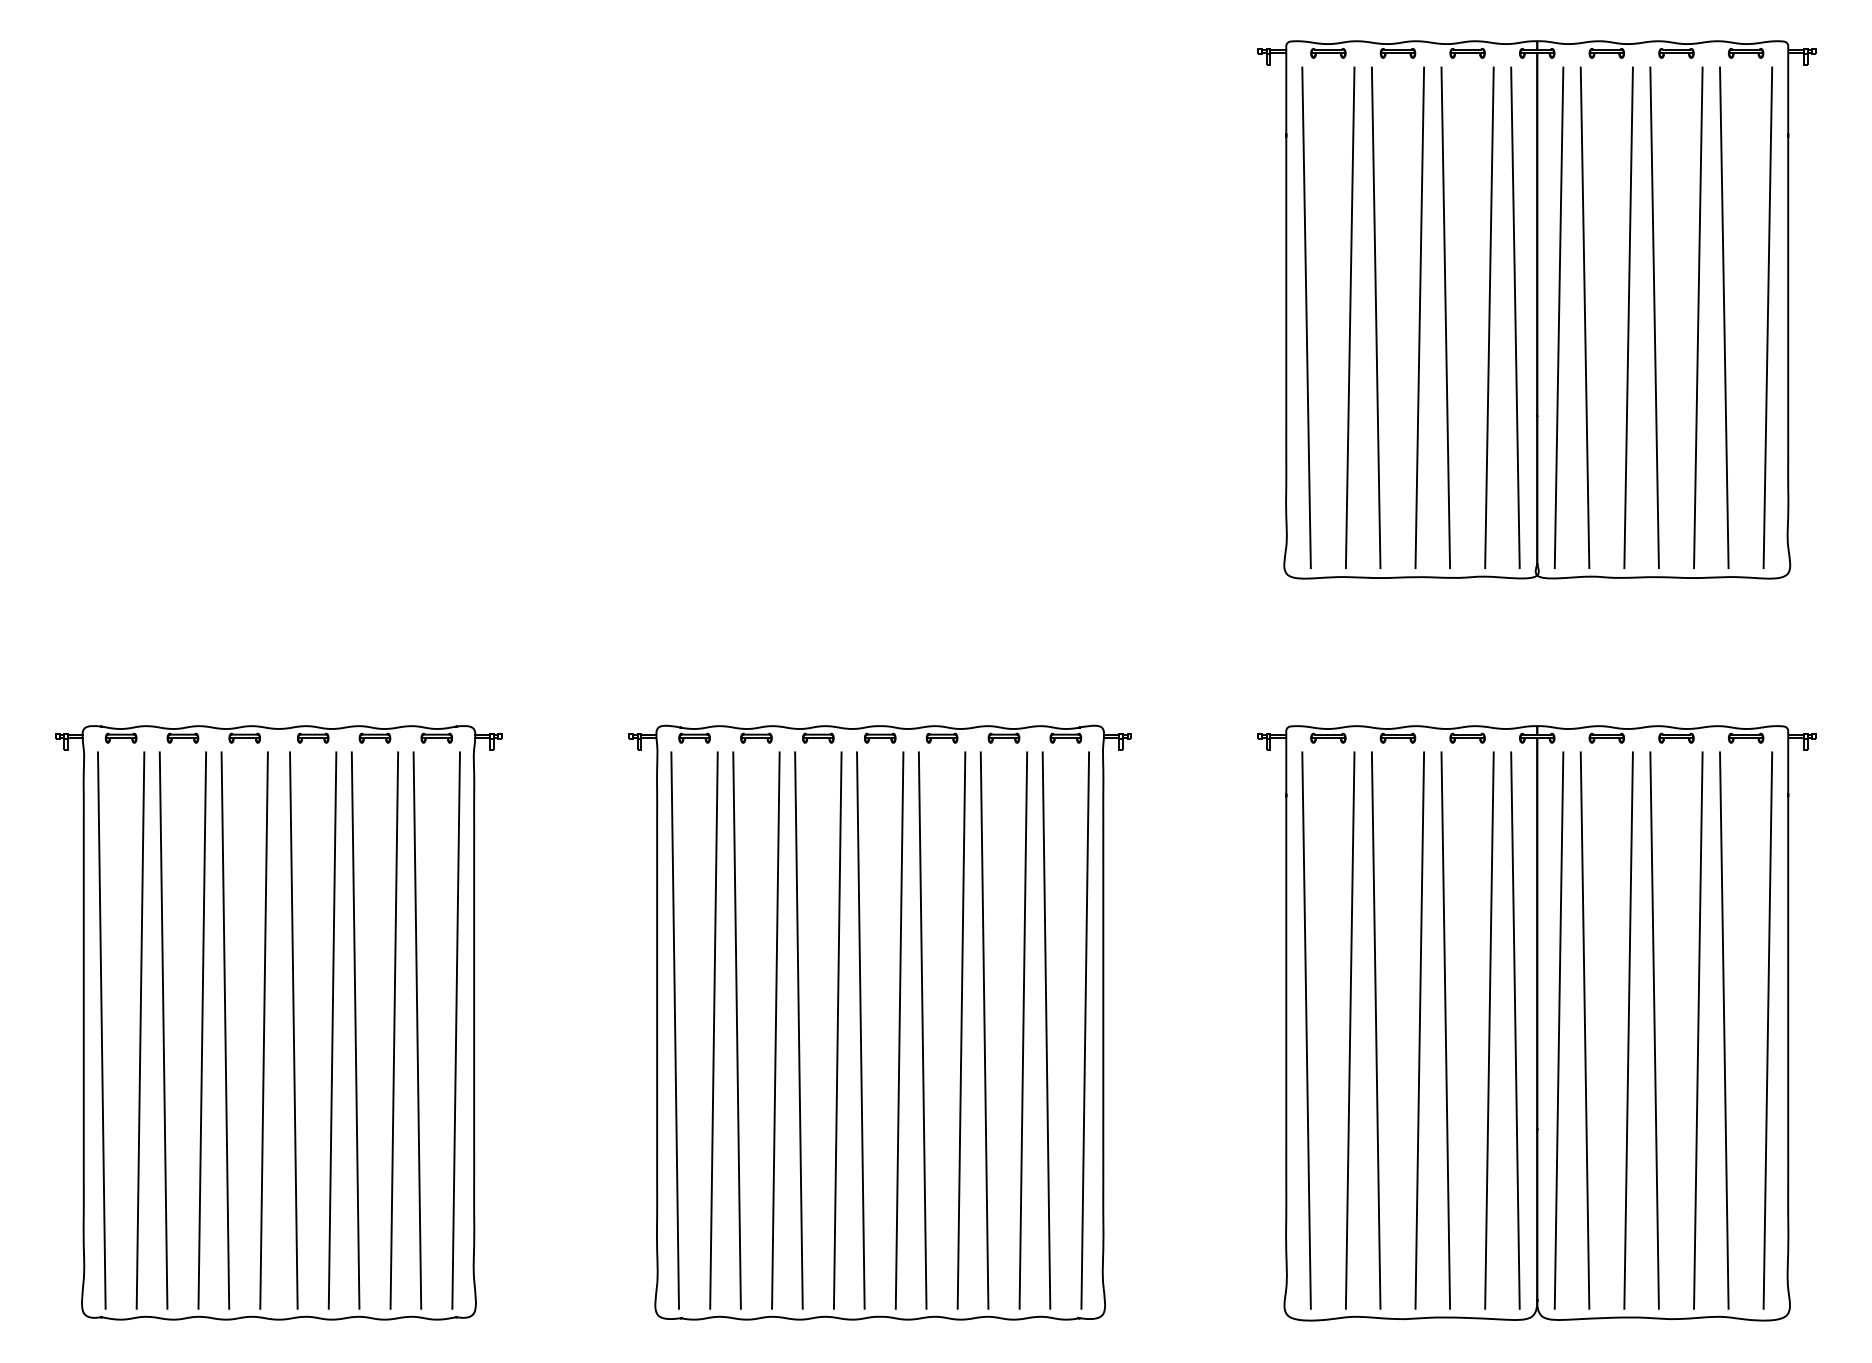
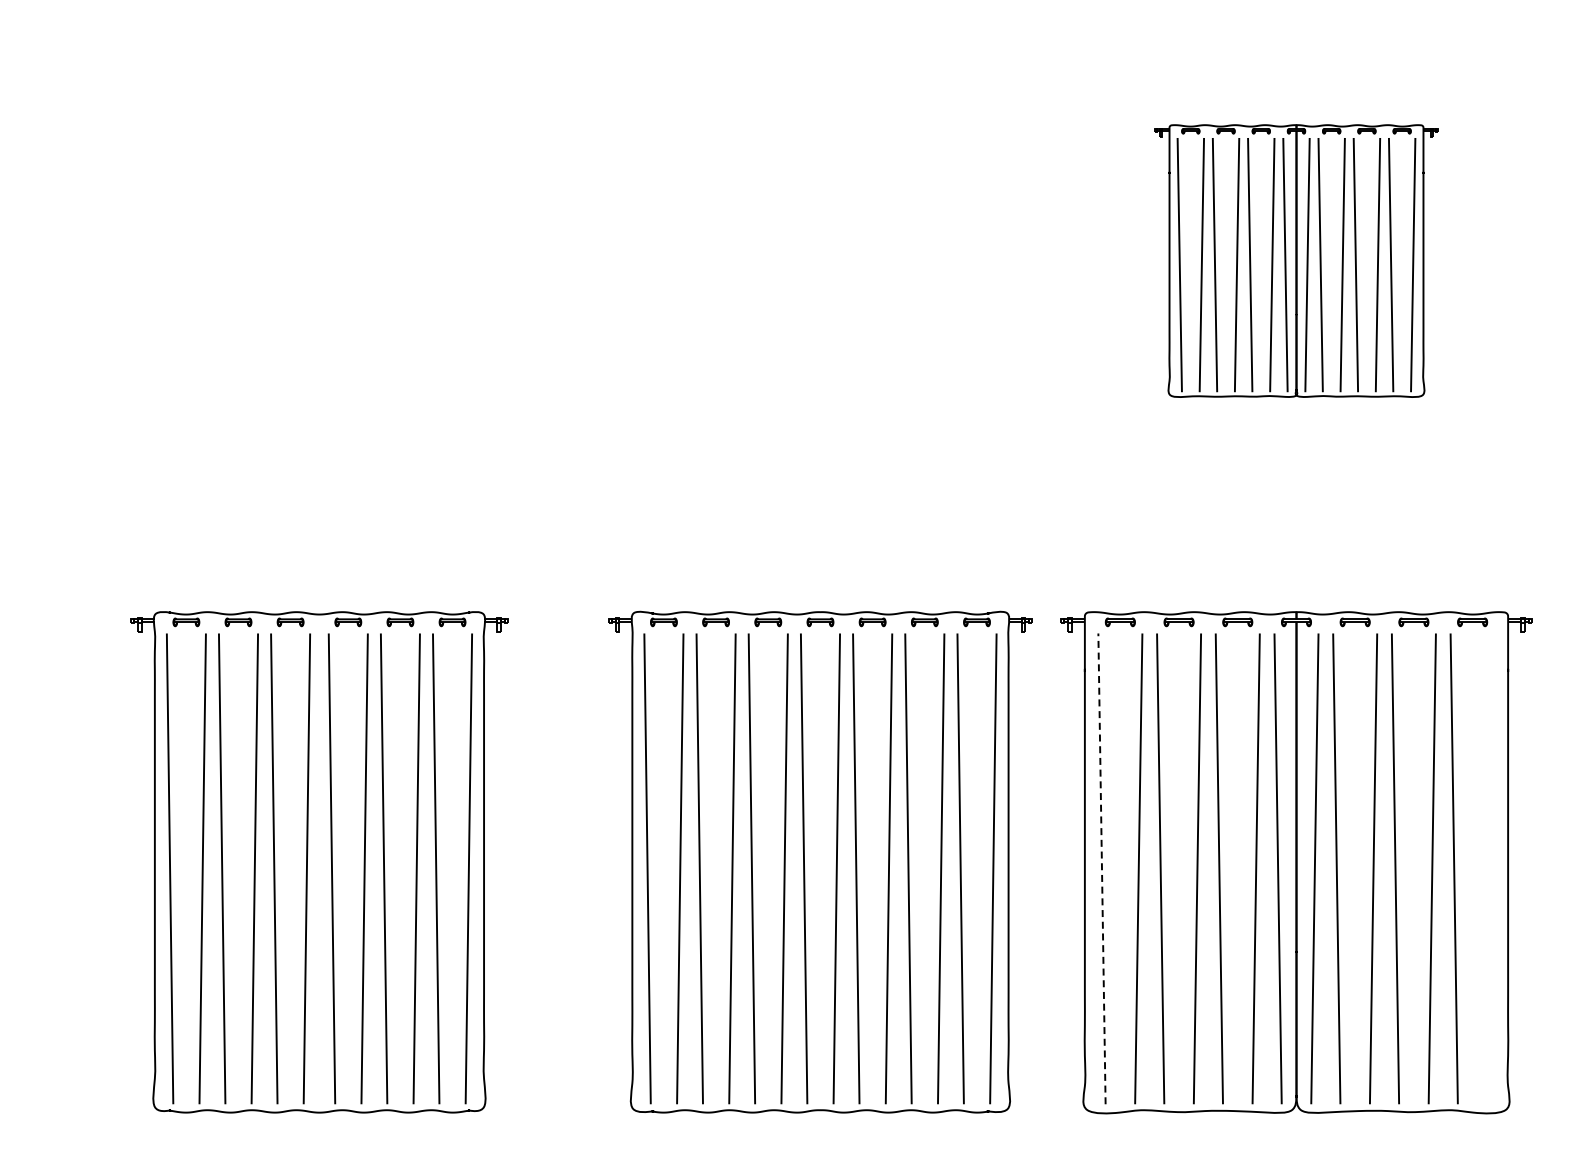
part: (1537, 309) -> (1296, 260), size x0.6
part: (880, 1021) -> (820, 861), moved
part: (279, 1023) -> (319, 862), moved
line: (1306, 1030) -> (1101, 868), solid -> dashed
line: (1767, 1030) -> (1490, 868), removed

